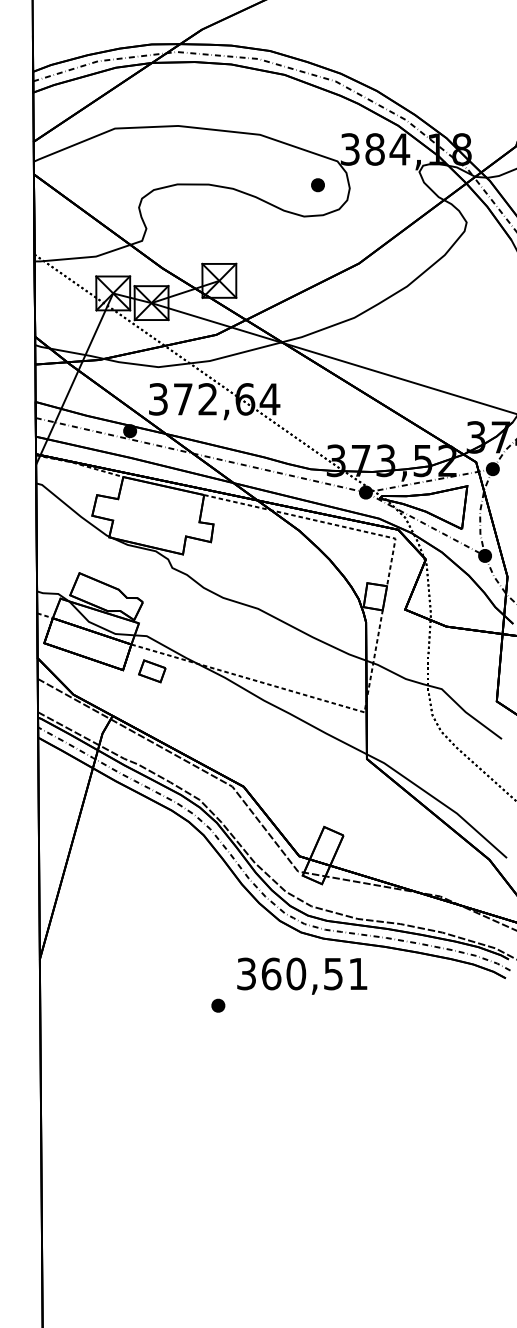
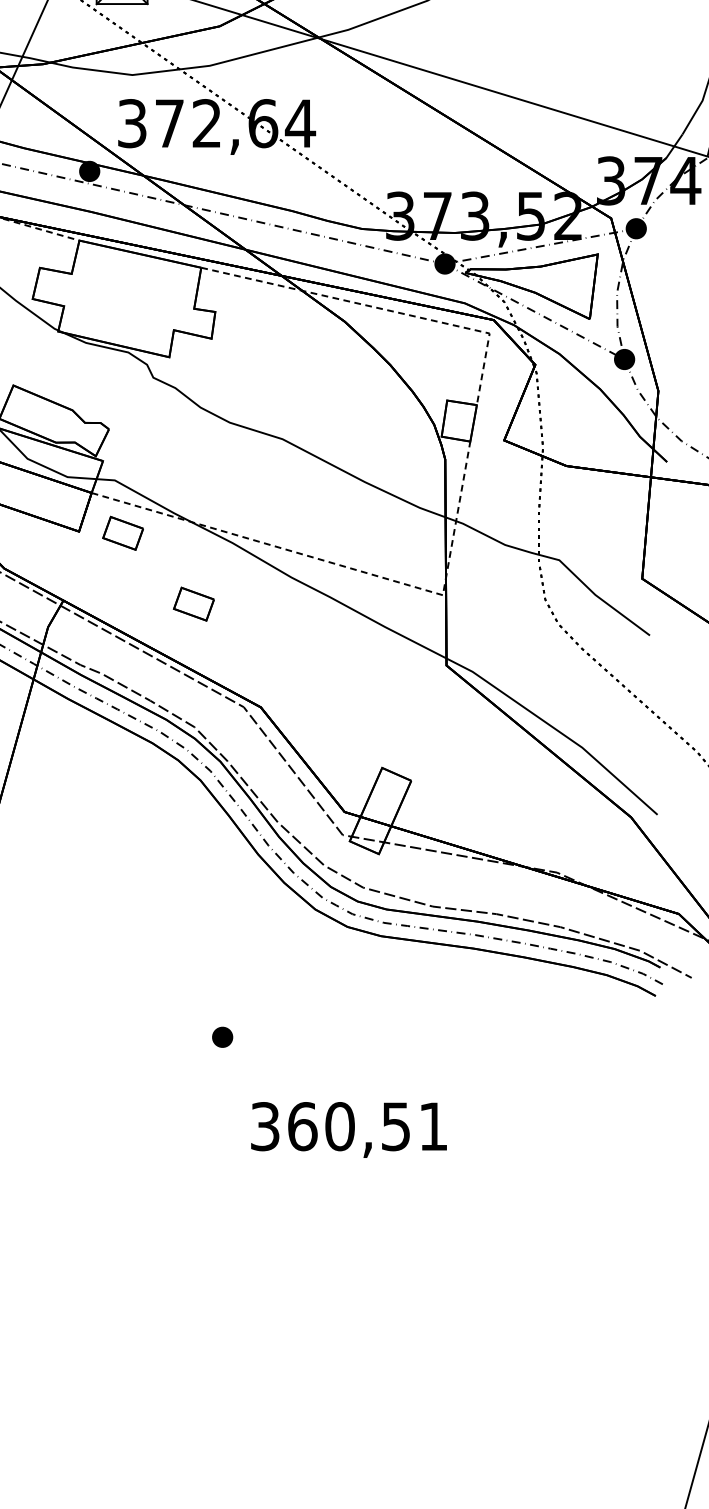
part: (199, 718) -> (194, 604), added
text: (302, 975) -> (349, 1128), moved

